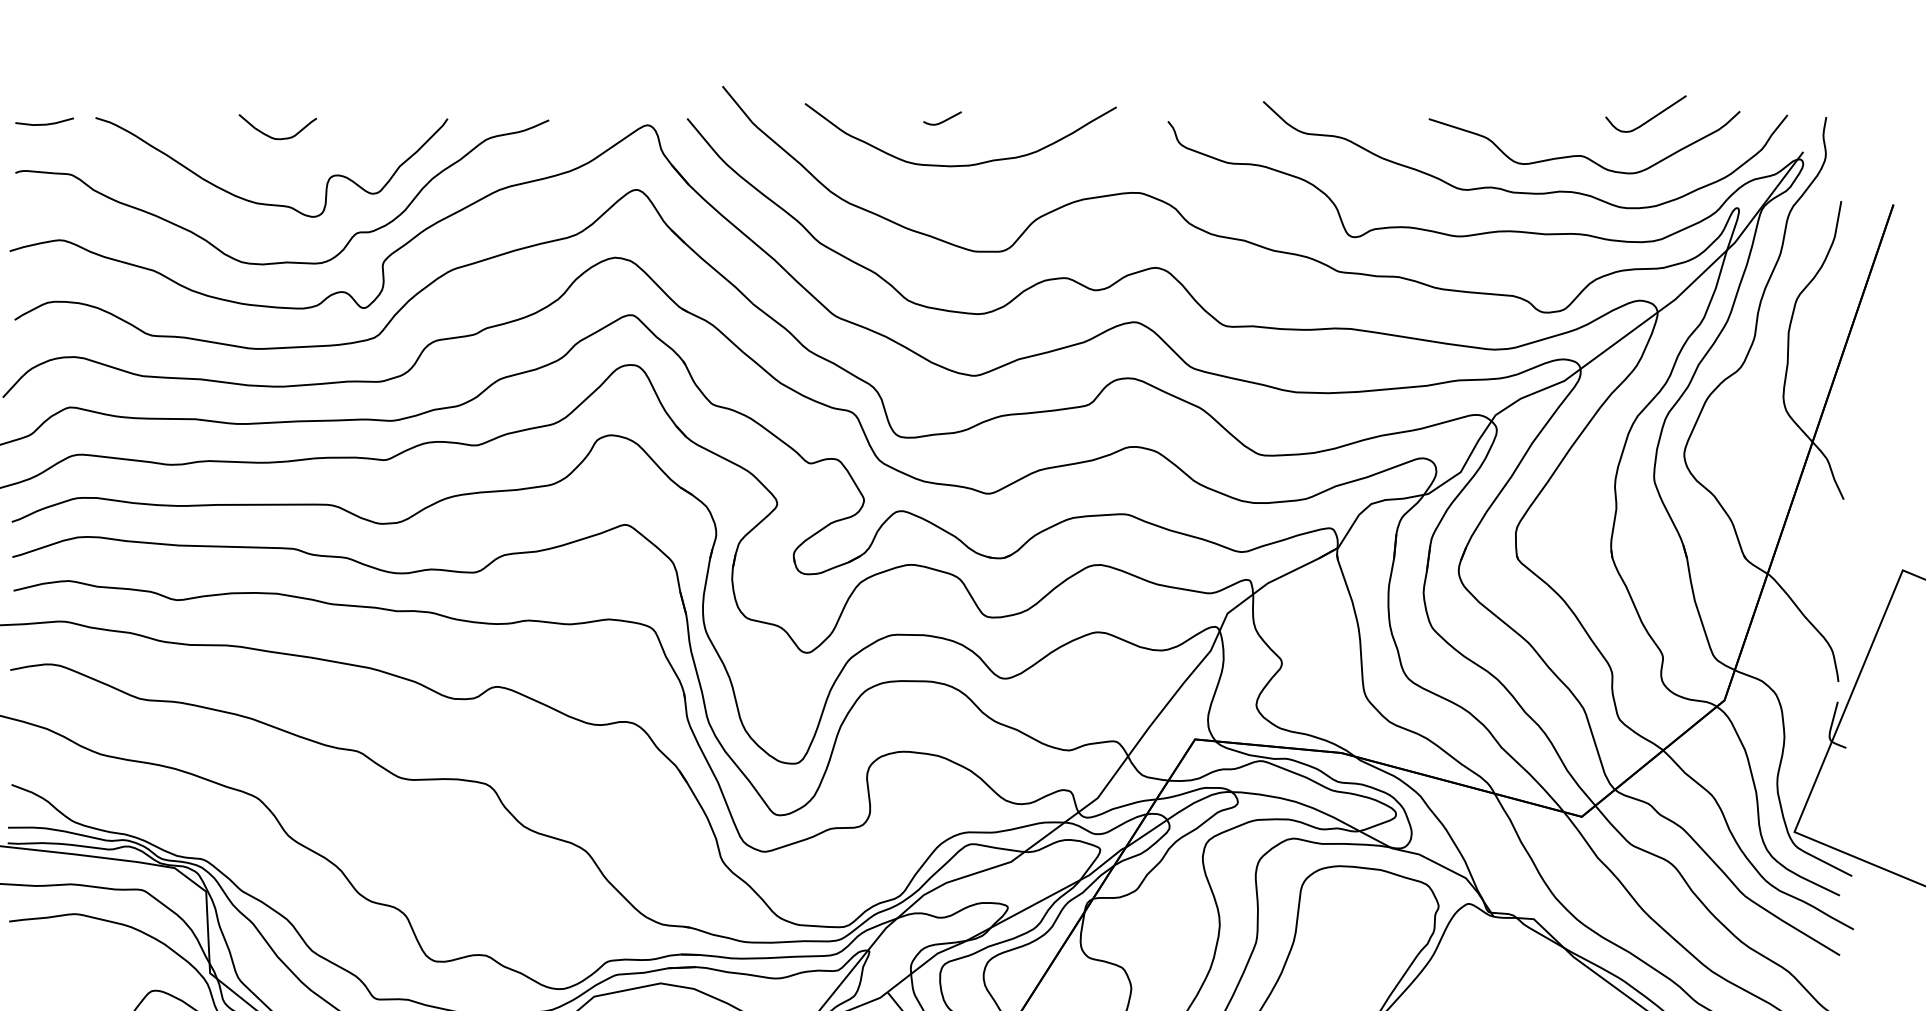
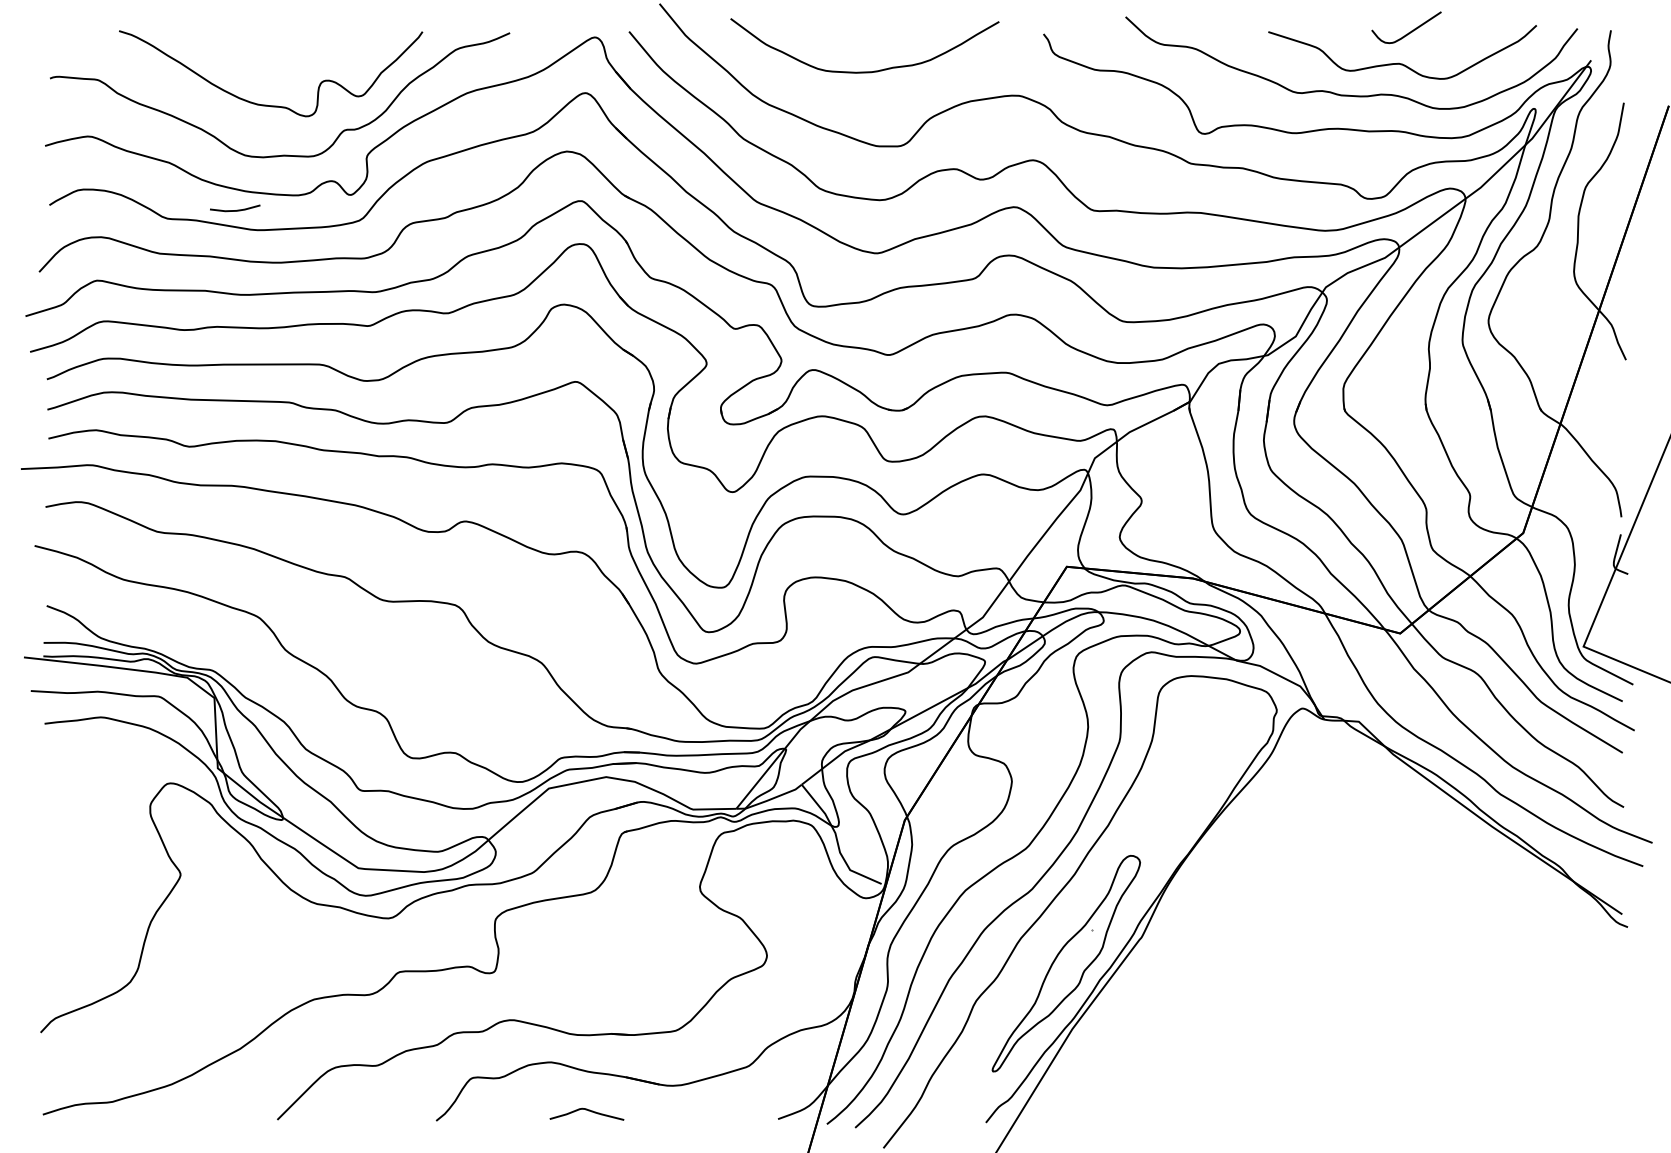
curve: (1648, 119) -> (1408, 32), moved
curve: (942, 120) -> (849, 33), removed
line: (45, 124) -> (235, 210), moved
curve: (273, 136) -> (272, 47), removed

